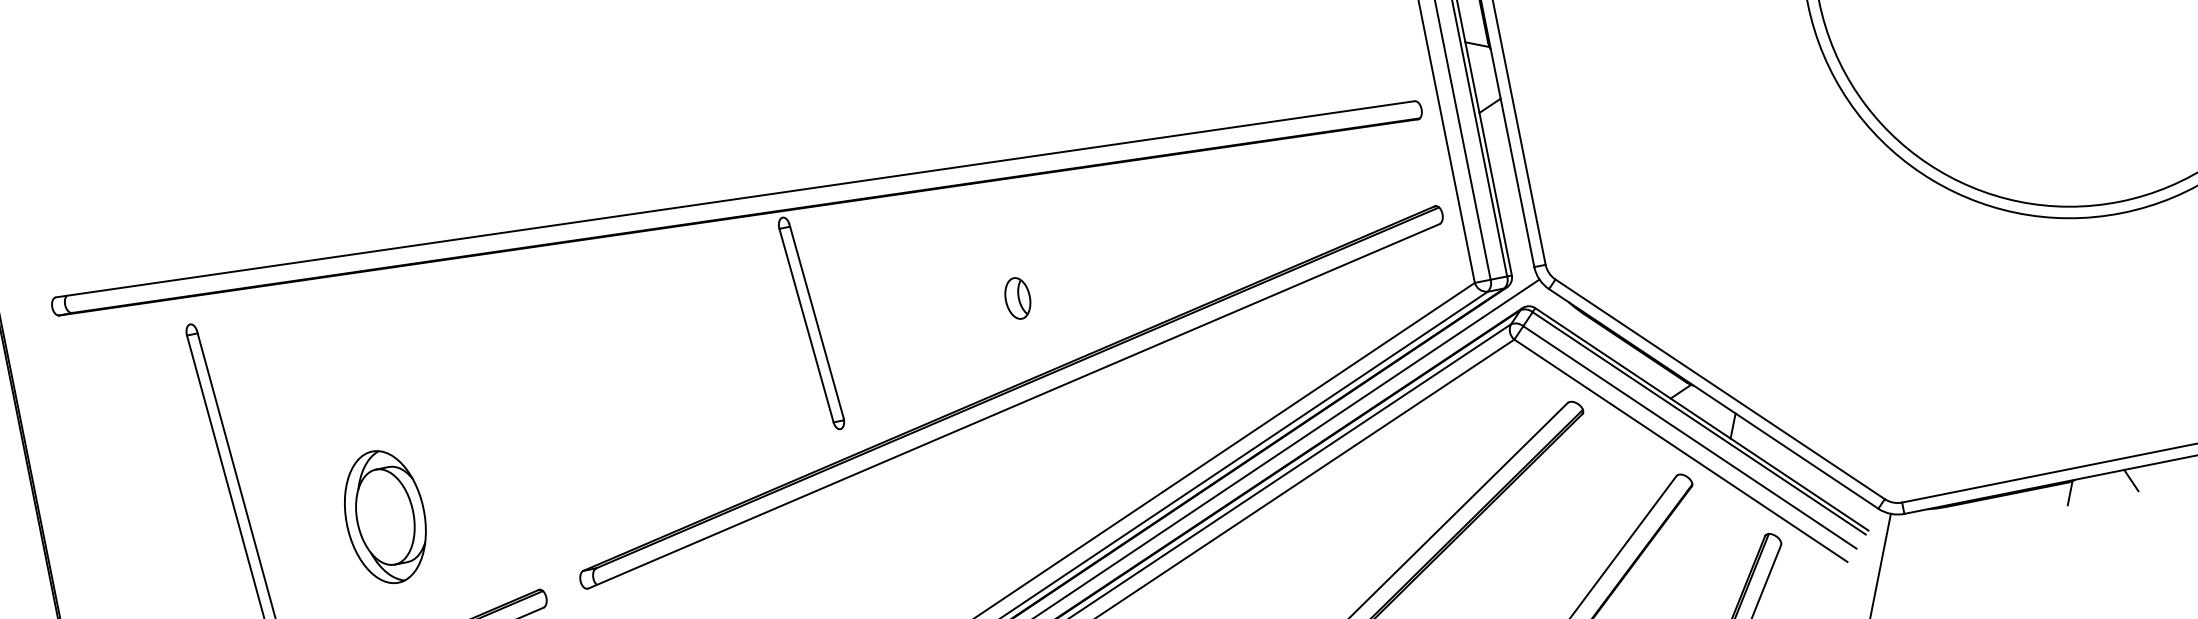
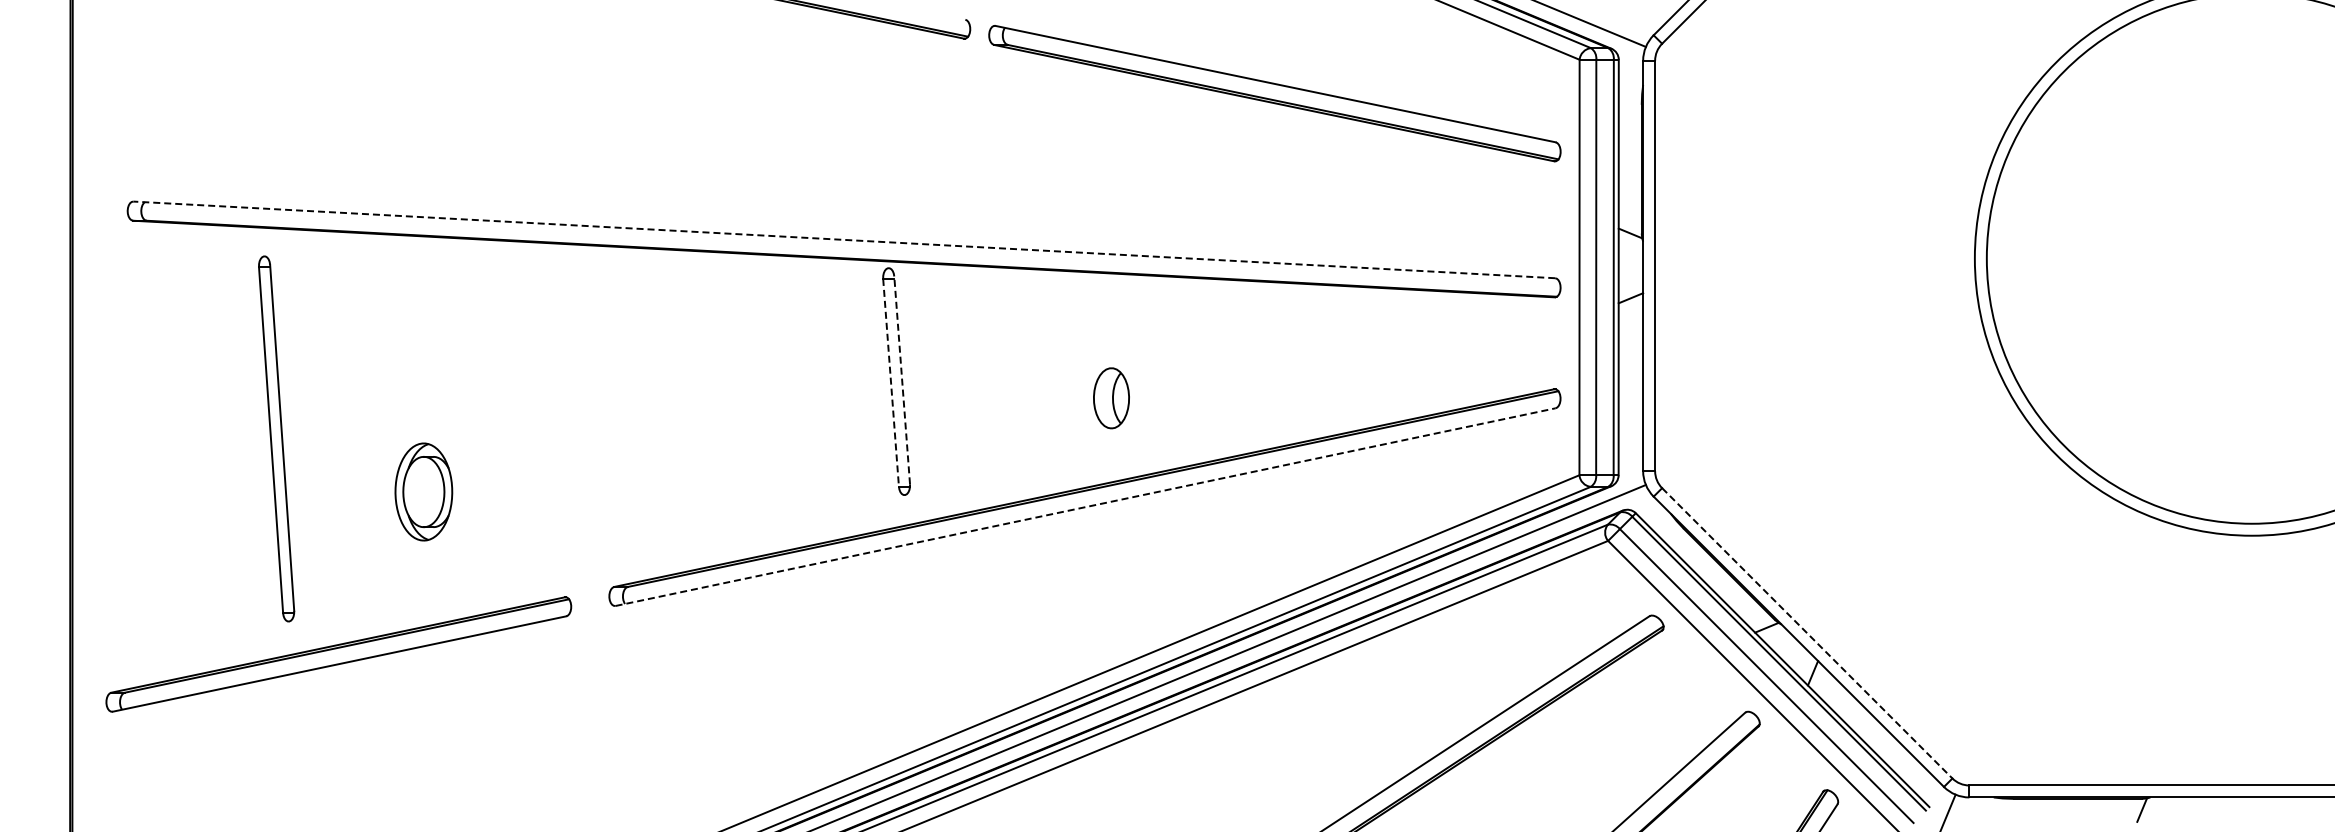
line: (735, 198) -> (844, 239), solid -> dashed
part: (1017, 297) -> (1111, 397), size x1.4
line: (816, 320) -> (902, 379), solid -> dashed
line: (807, 326) -> (891, 383), solid -> dashed
line: (1720, 389) -> (1807, 633), solid -> dashed
line: (1014, 406) -> (1086, 507), solid -> dashed
line: (2130, 480) -> (2206, 809), removed
part: (384, 516) -> (423, 491), size x0.7

